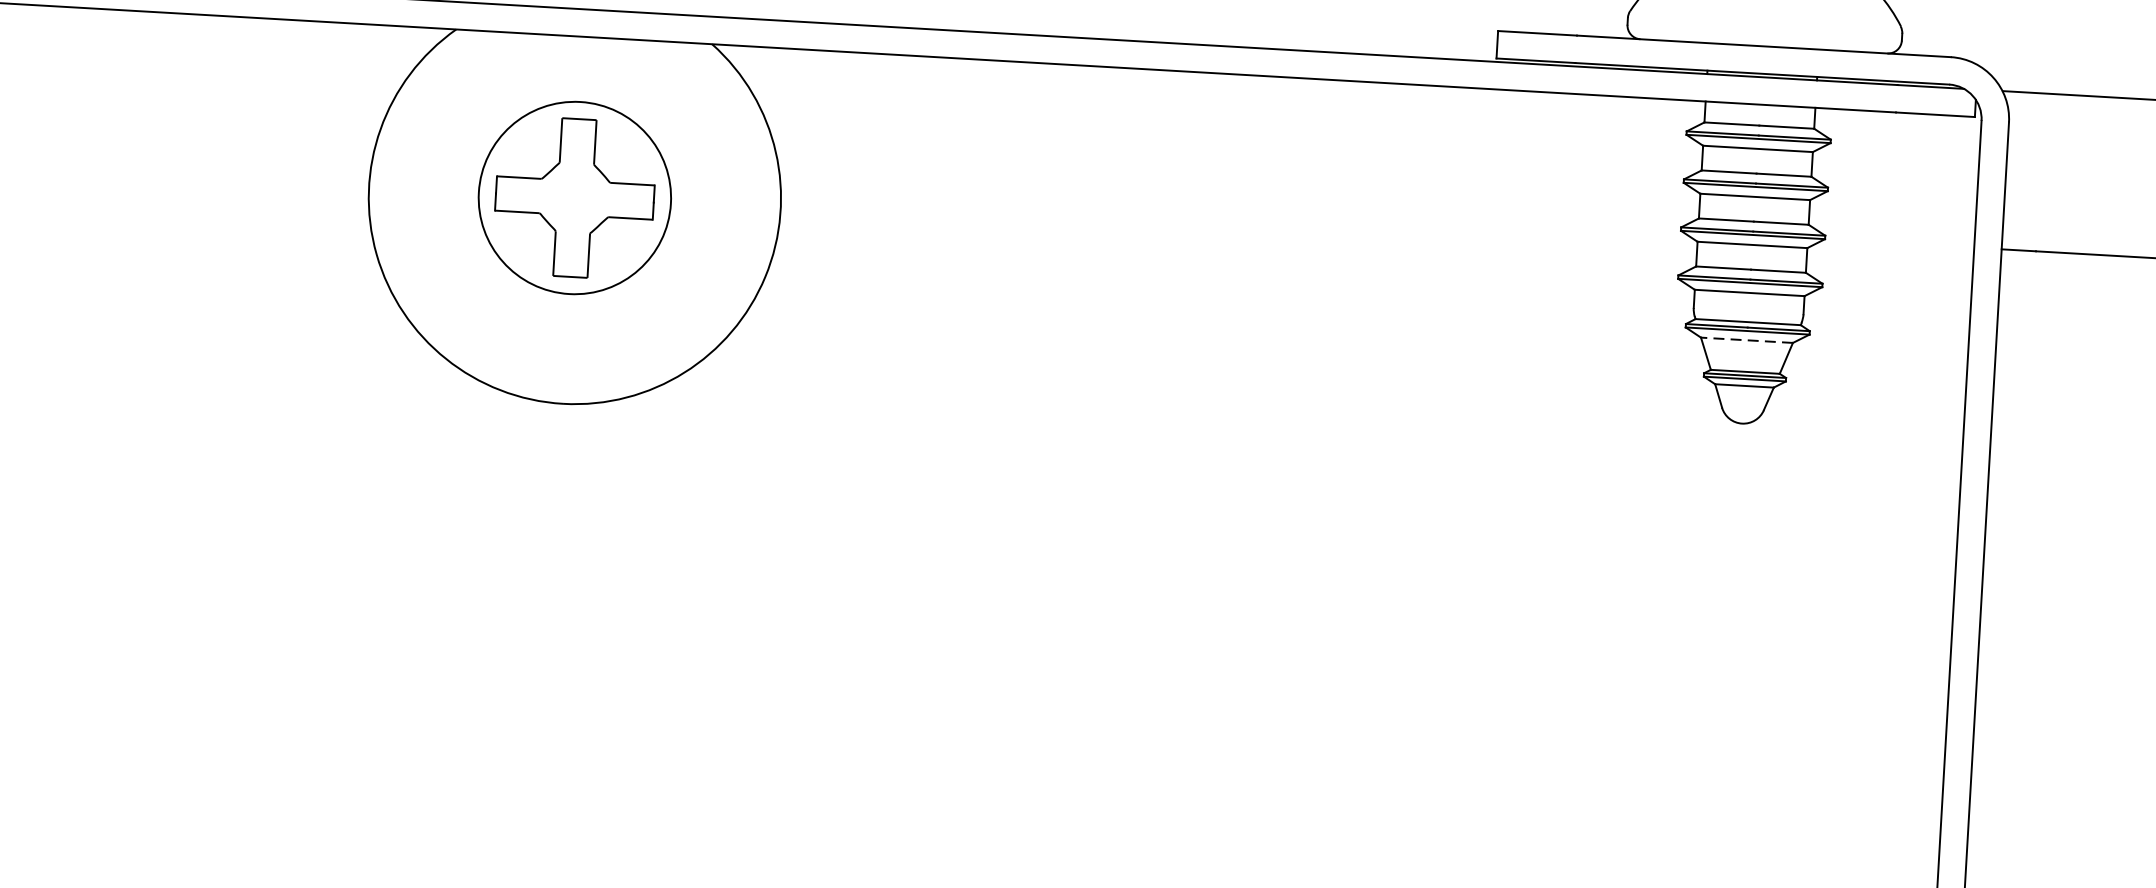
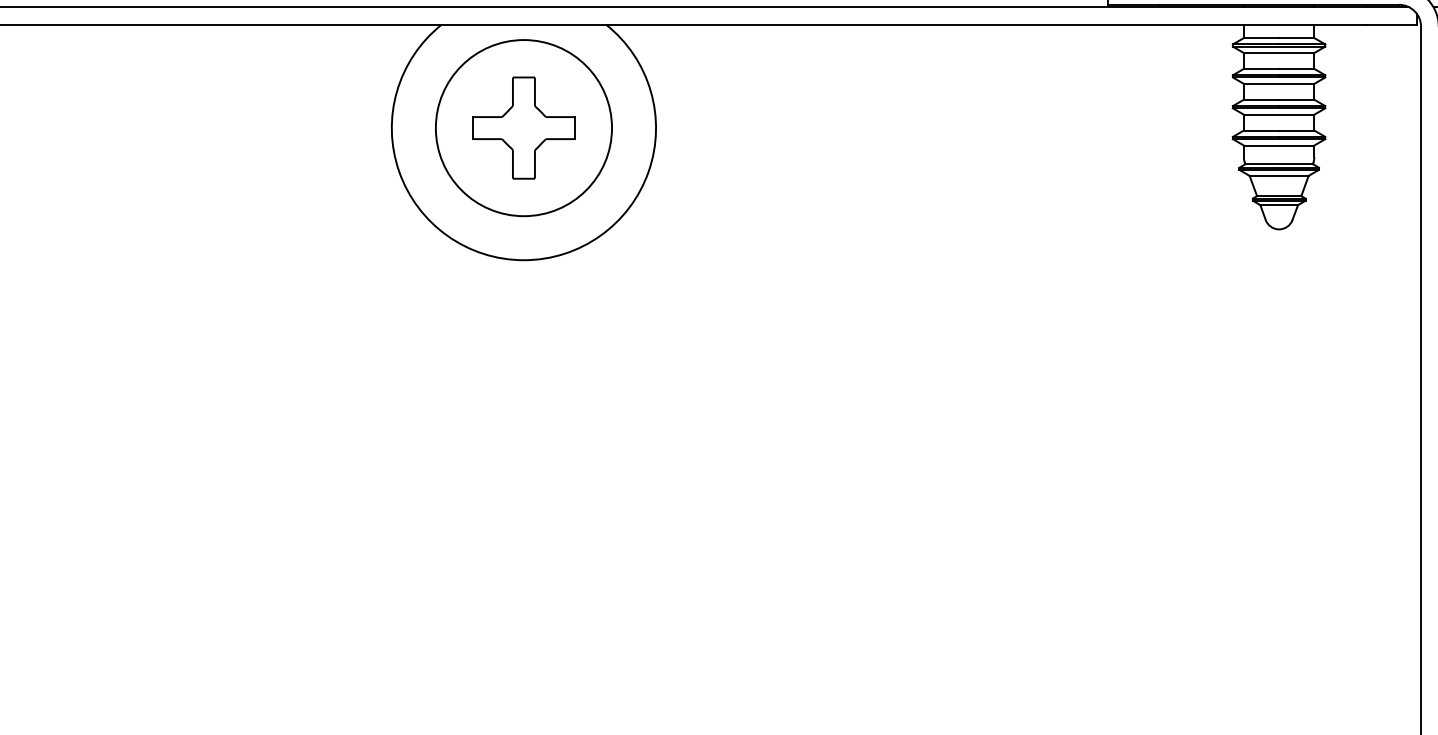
circle: (574, 198) -> (523, 128), size x1.43
line: (1747, 339) -> (1279, 175), dashed -> solid

